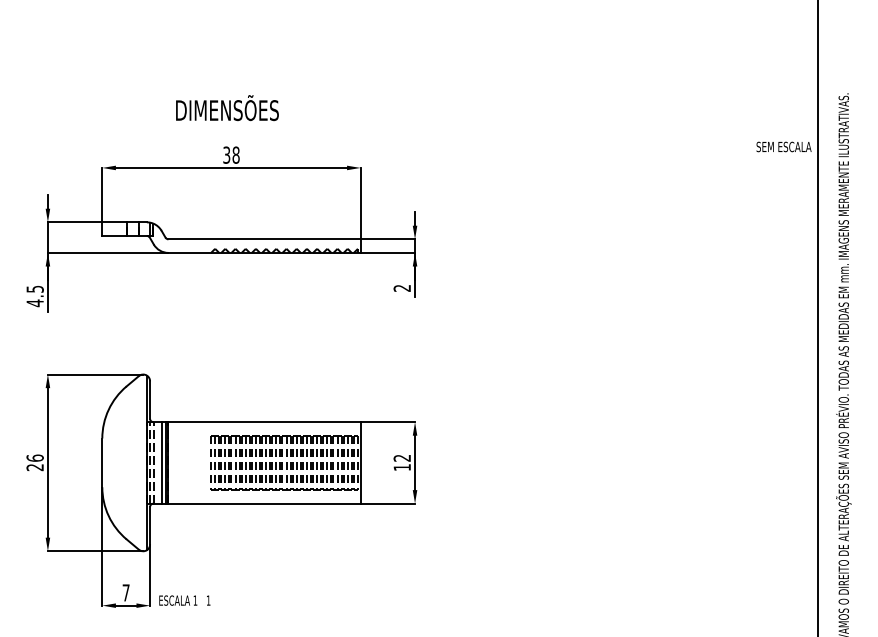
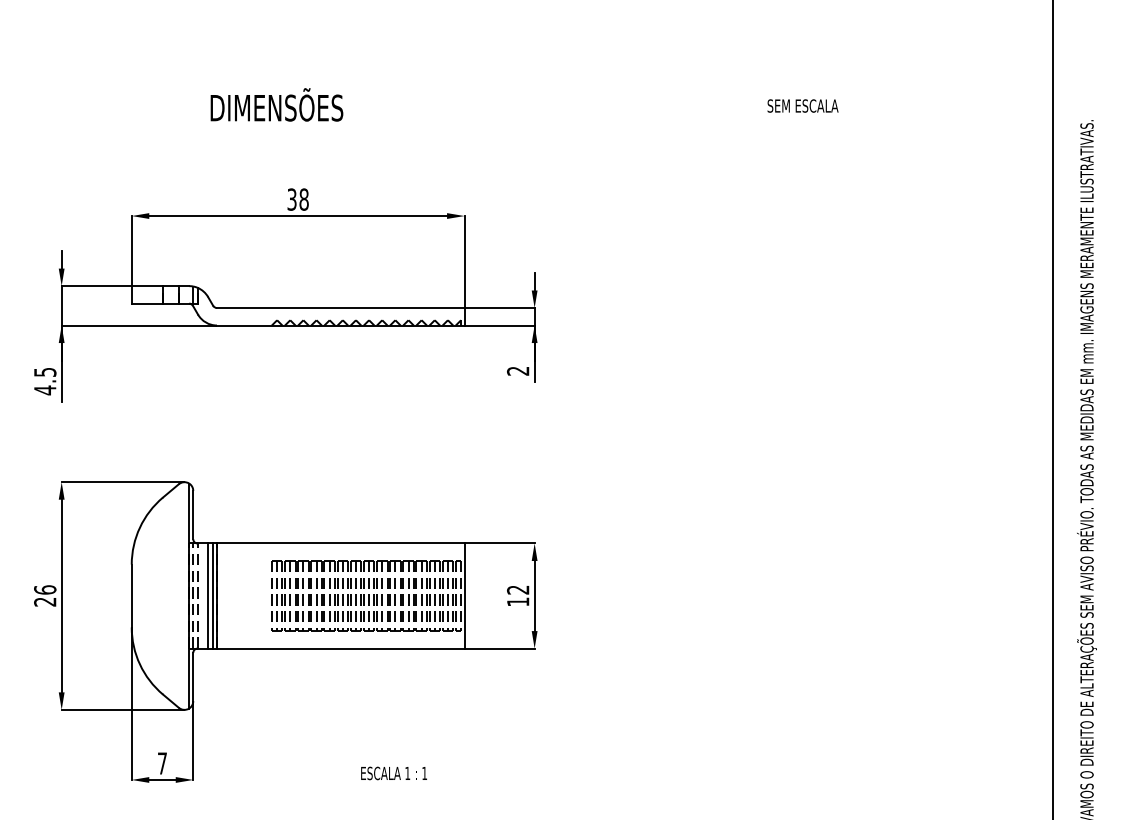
text: (227, 107) -> (276, 104), moved
text: (783, 146) -> (802, 105), moved
text: (184, 600) -> (393, 773), moved

